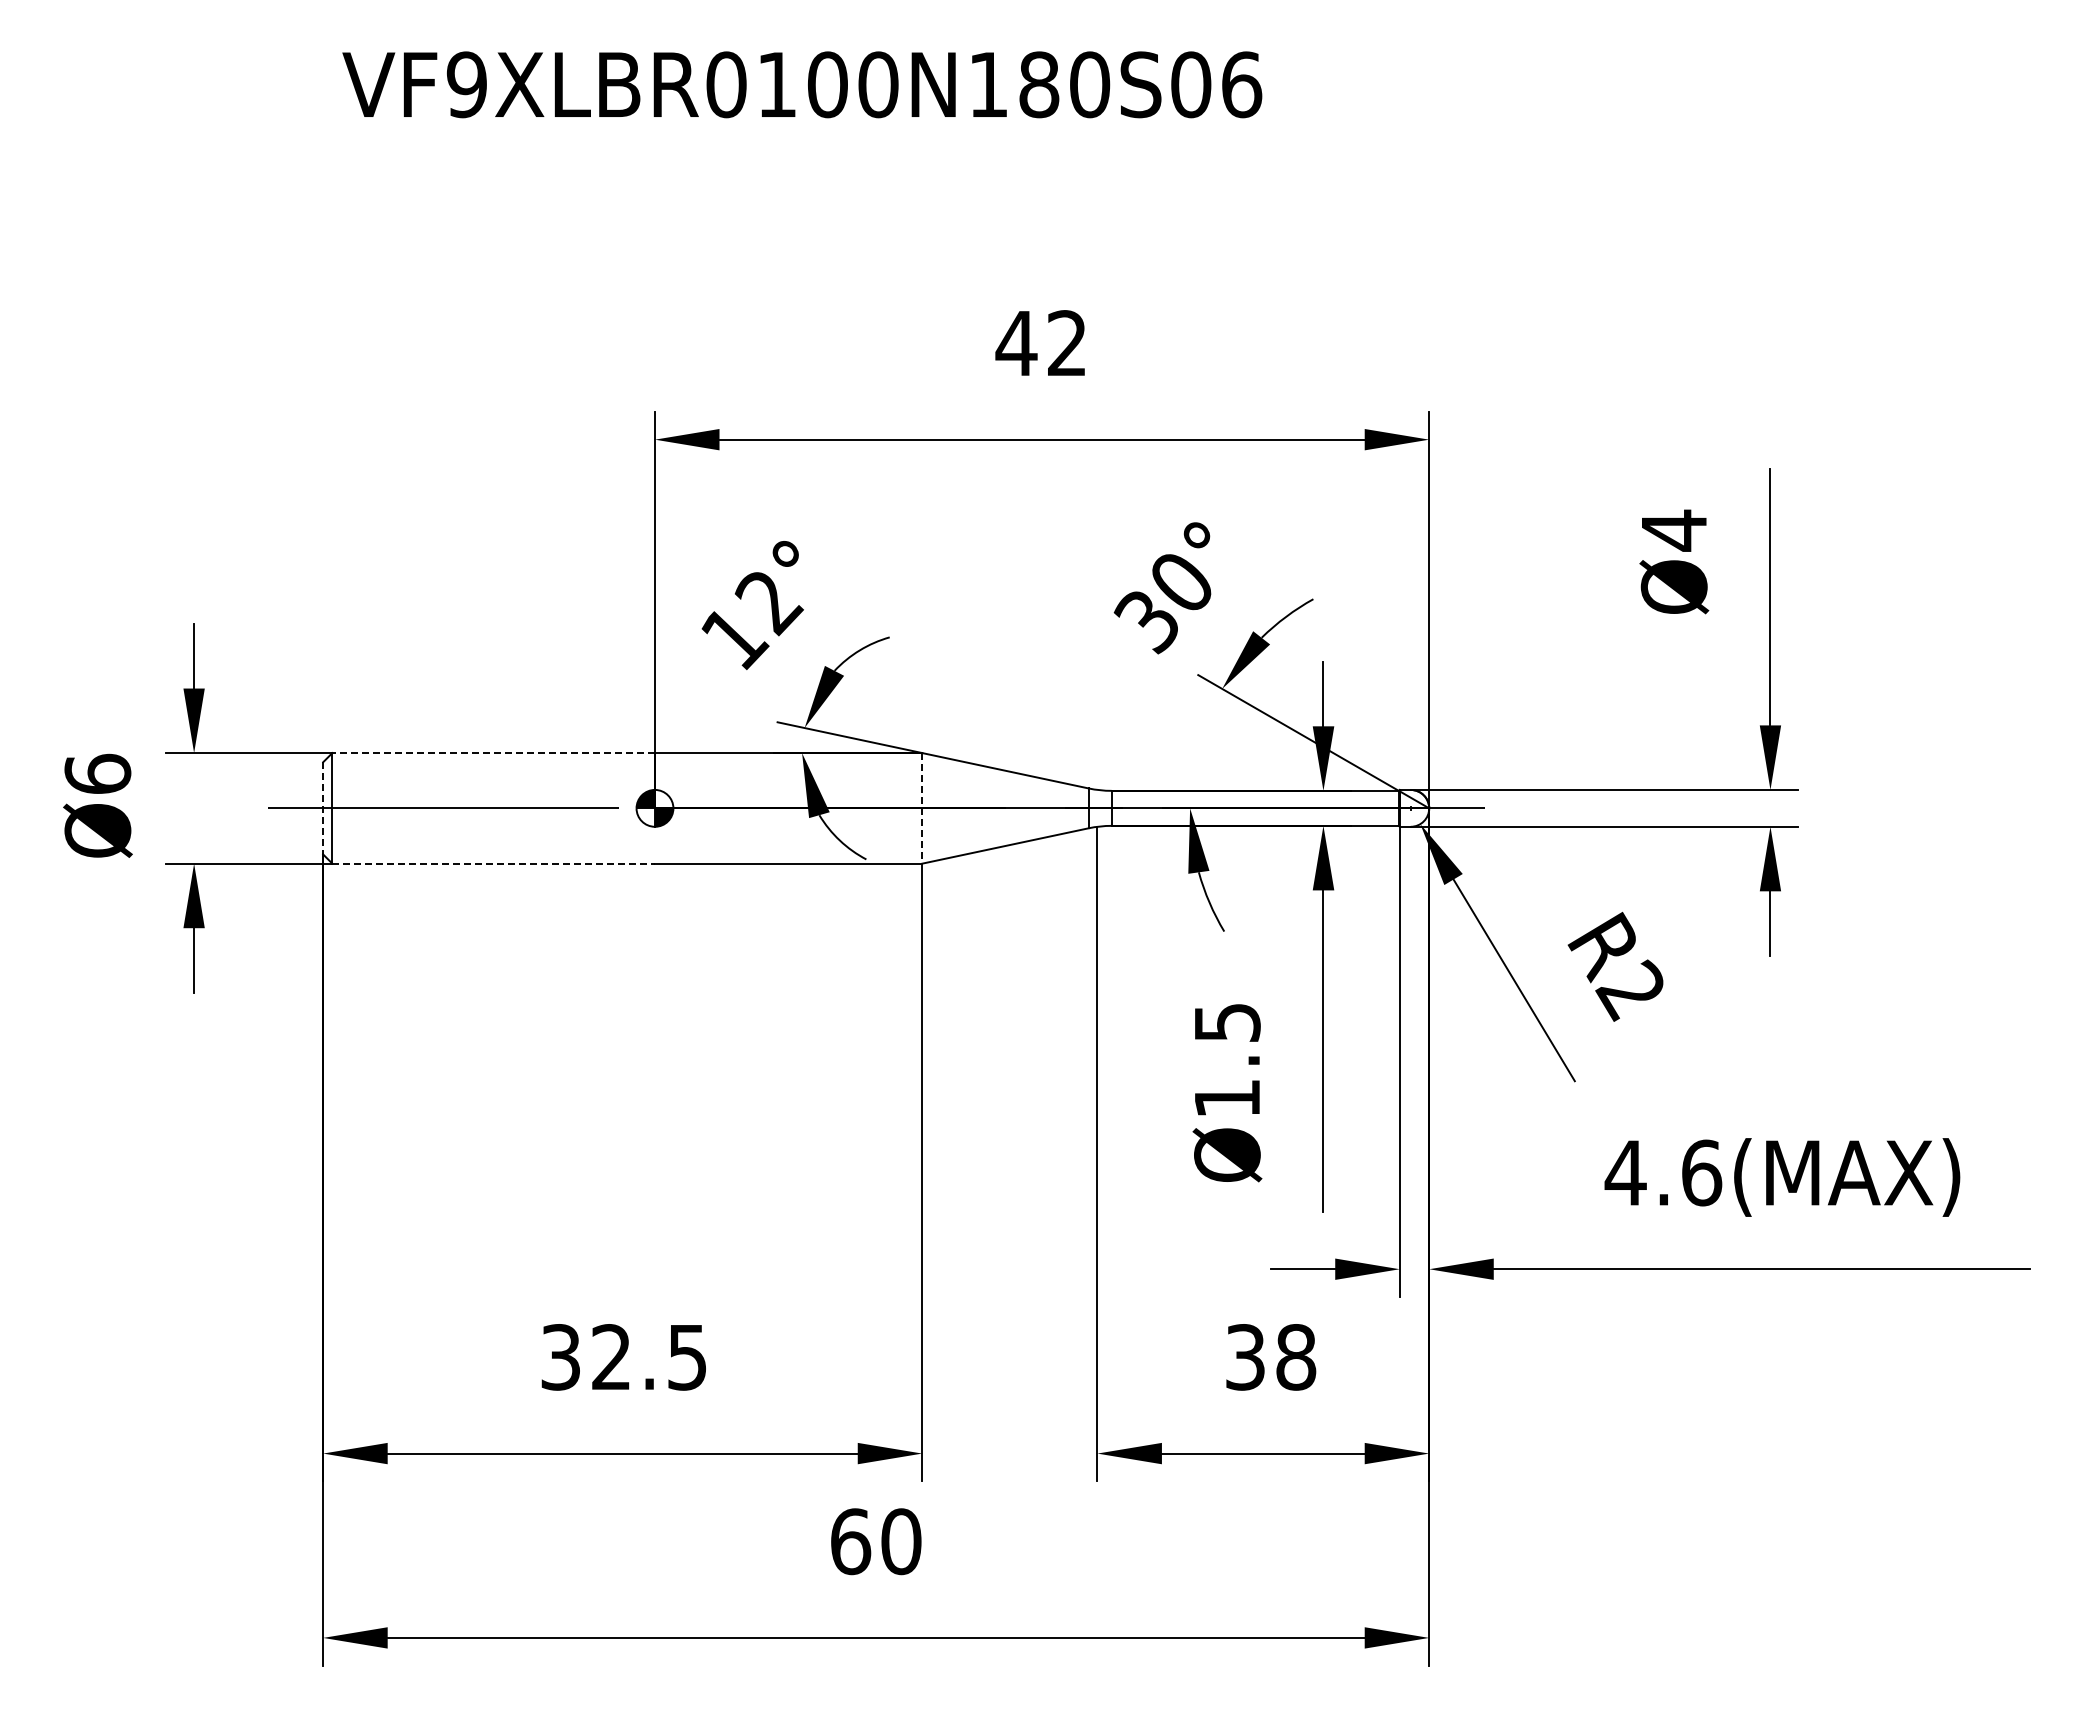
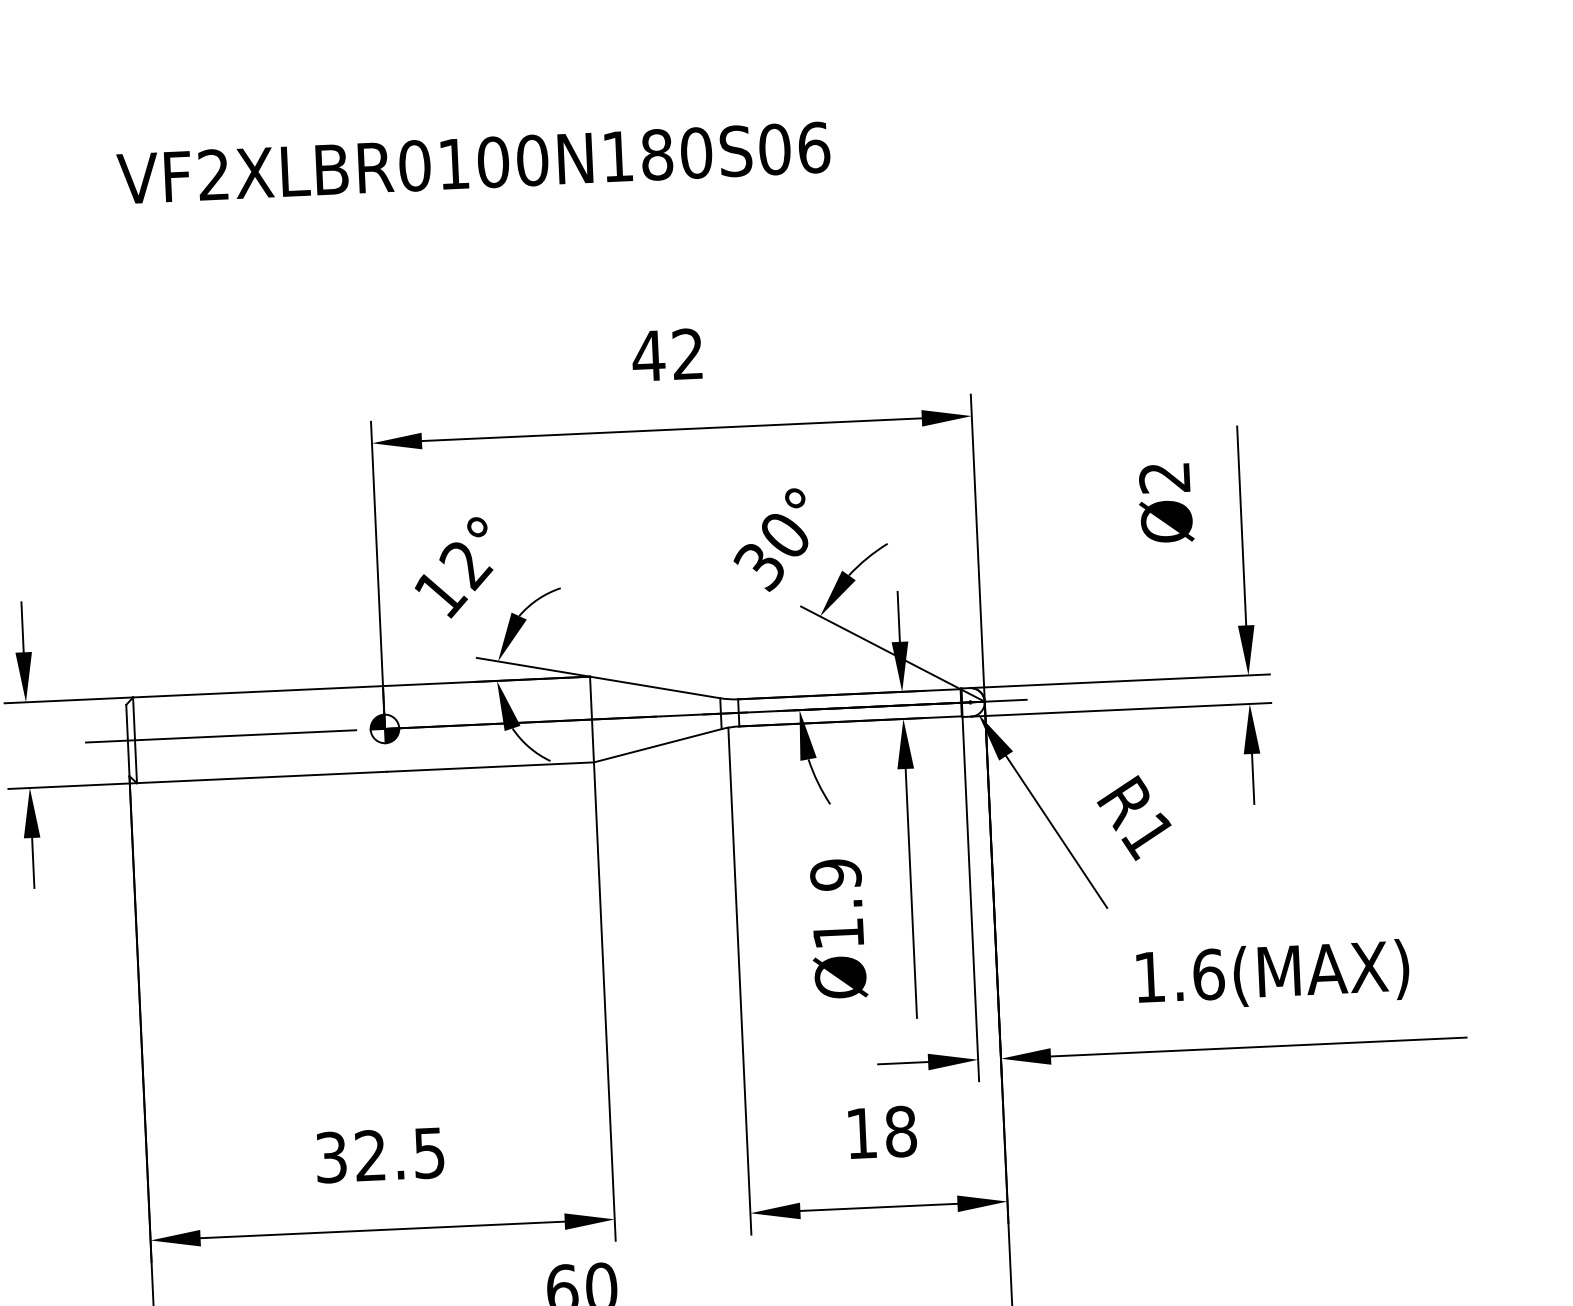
text: (466, 84) -> (213, 174), VF9XLBR0100N180S06 -> VF2XLBR0100N180S06
text: (1673, 530) -> (1164, 477), Ø4 -> Ø2
line: (493, 753) -> (257, 692), dashed -> solid
line: (323, 808) -> (128, 740), dashed -> solid
line: (922, 808) -> (592, 719), dashed -> solid
line: (494, 863) -> (262, 777), dashed -> solid
text: (1629, 990) -> (1146, 835), R2 -> R1
text: (1227, 1022) -> (836, 874), Ø1.5 -> Ø1.9
text: (1625, 1172) -> (1149, 976), 4.6(MAX) -> 1.6(MAX)
text: (1245, 1357) -> (861, 1133), 38 -> 18

